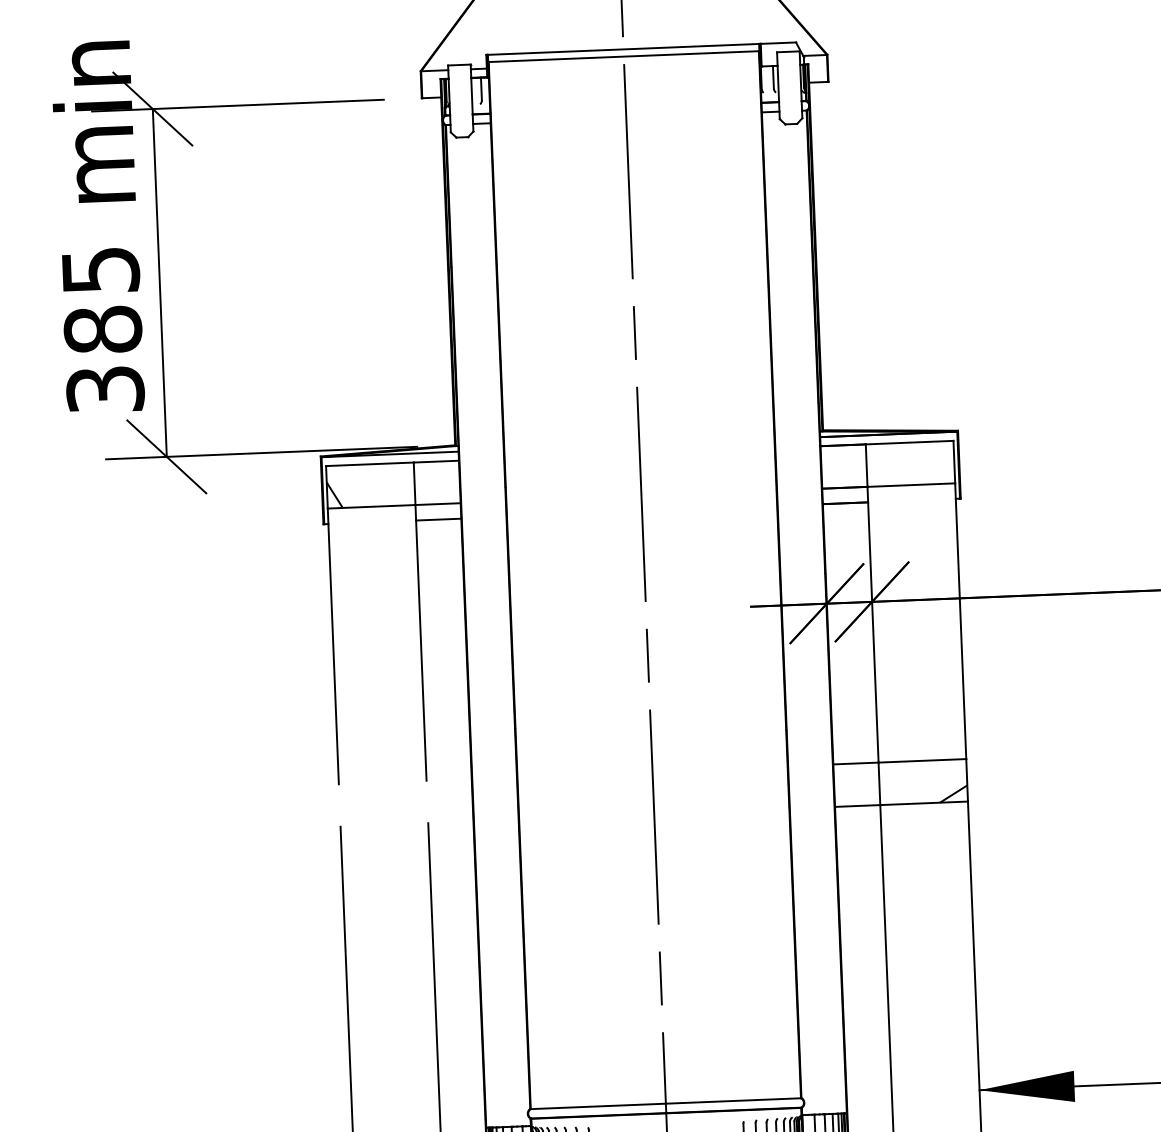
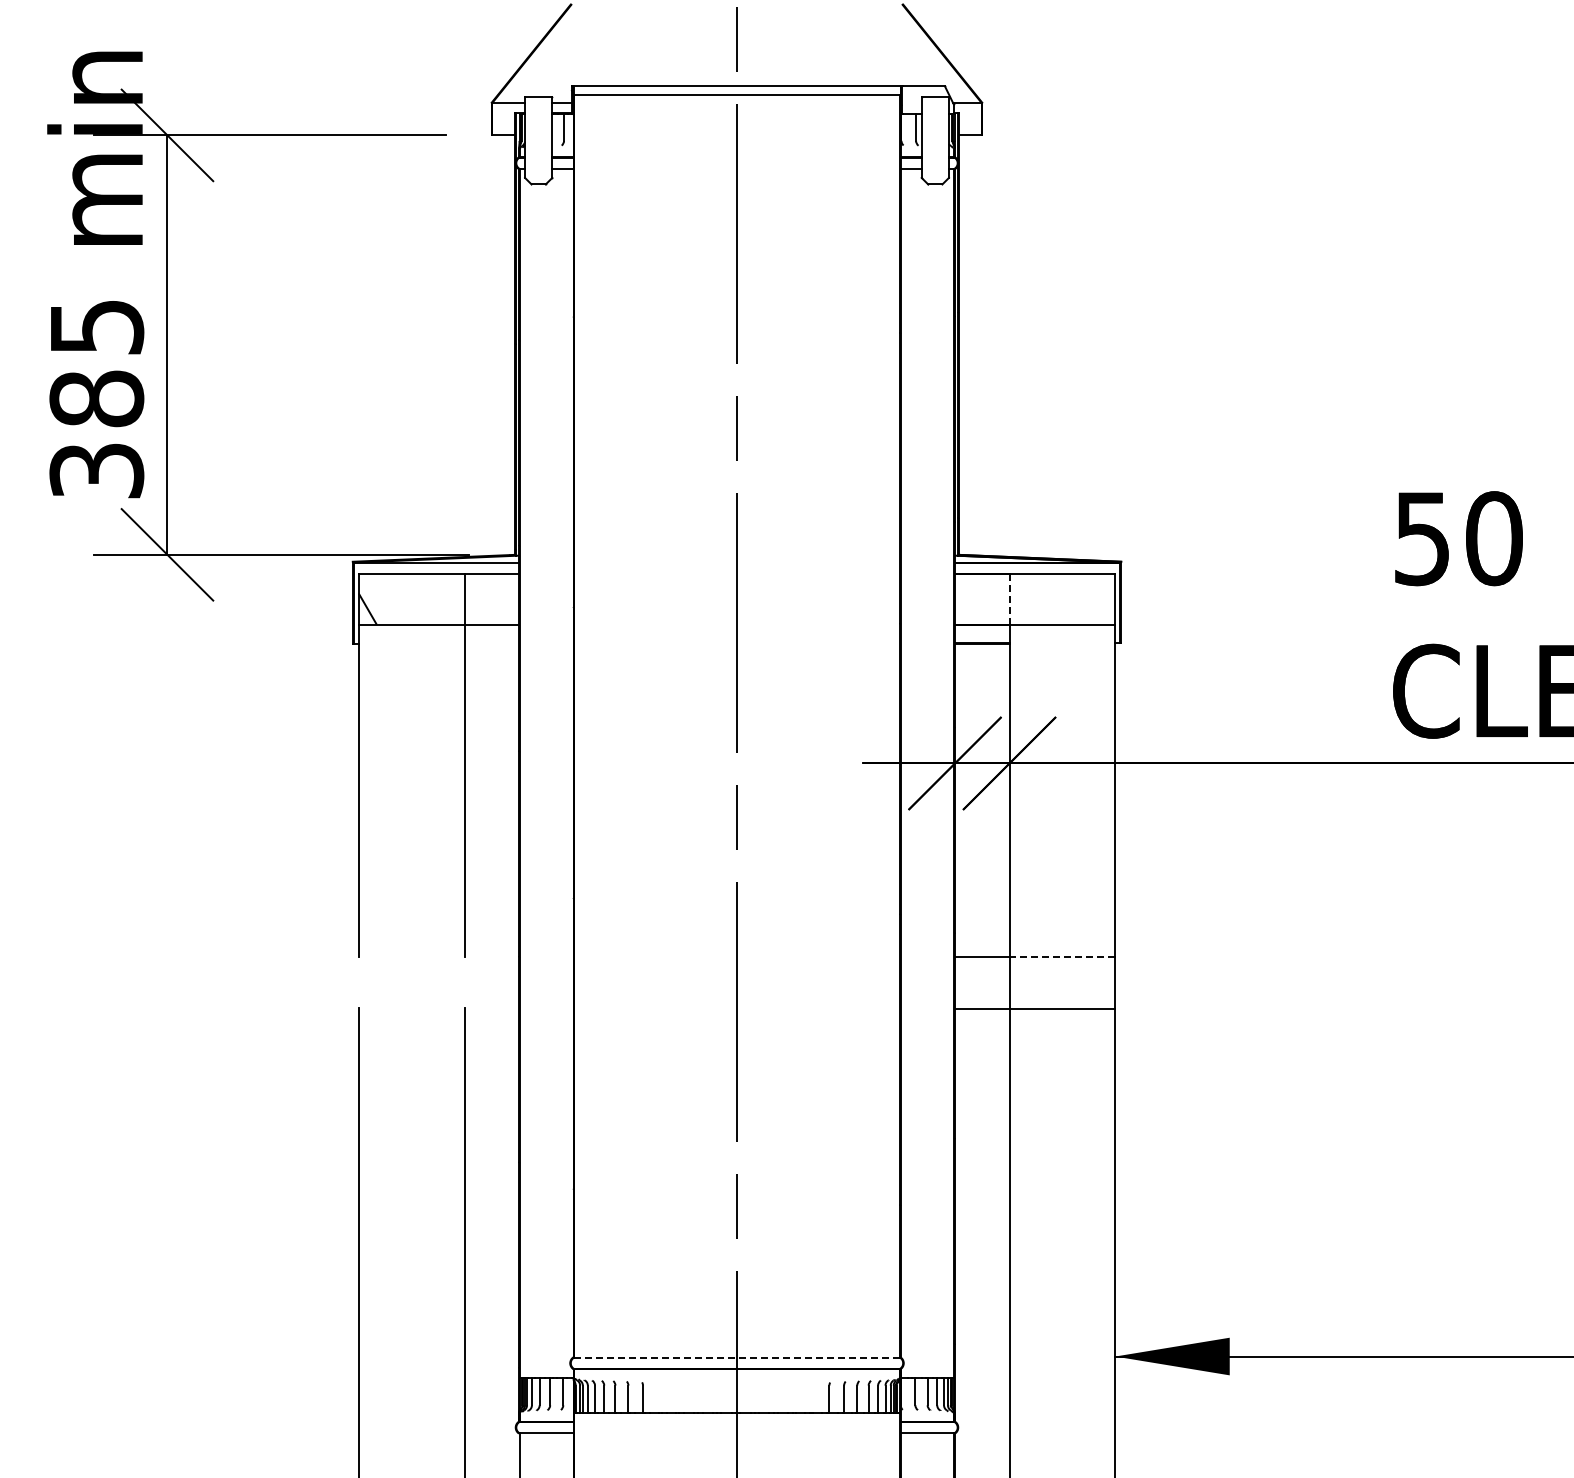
line: (866, 465) -> (1009, 599), solid -> dashed
line: (438, 519) -> (491, 643), removed
line: (922, 761) -> (1062, 957), solid -> dashed
hatch: (953, 793) -> (1098, 998), removed
line: (666, 1103) -> (737, 1357), solid -> dashed

